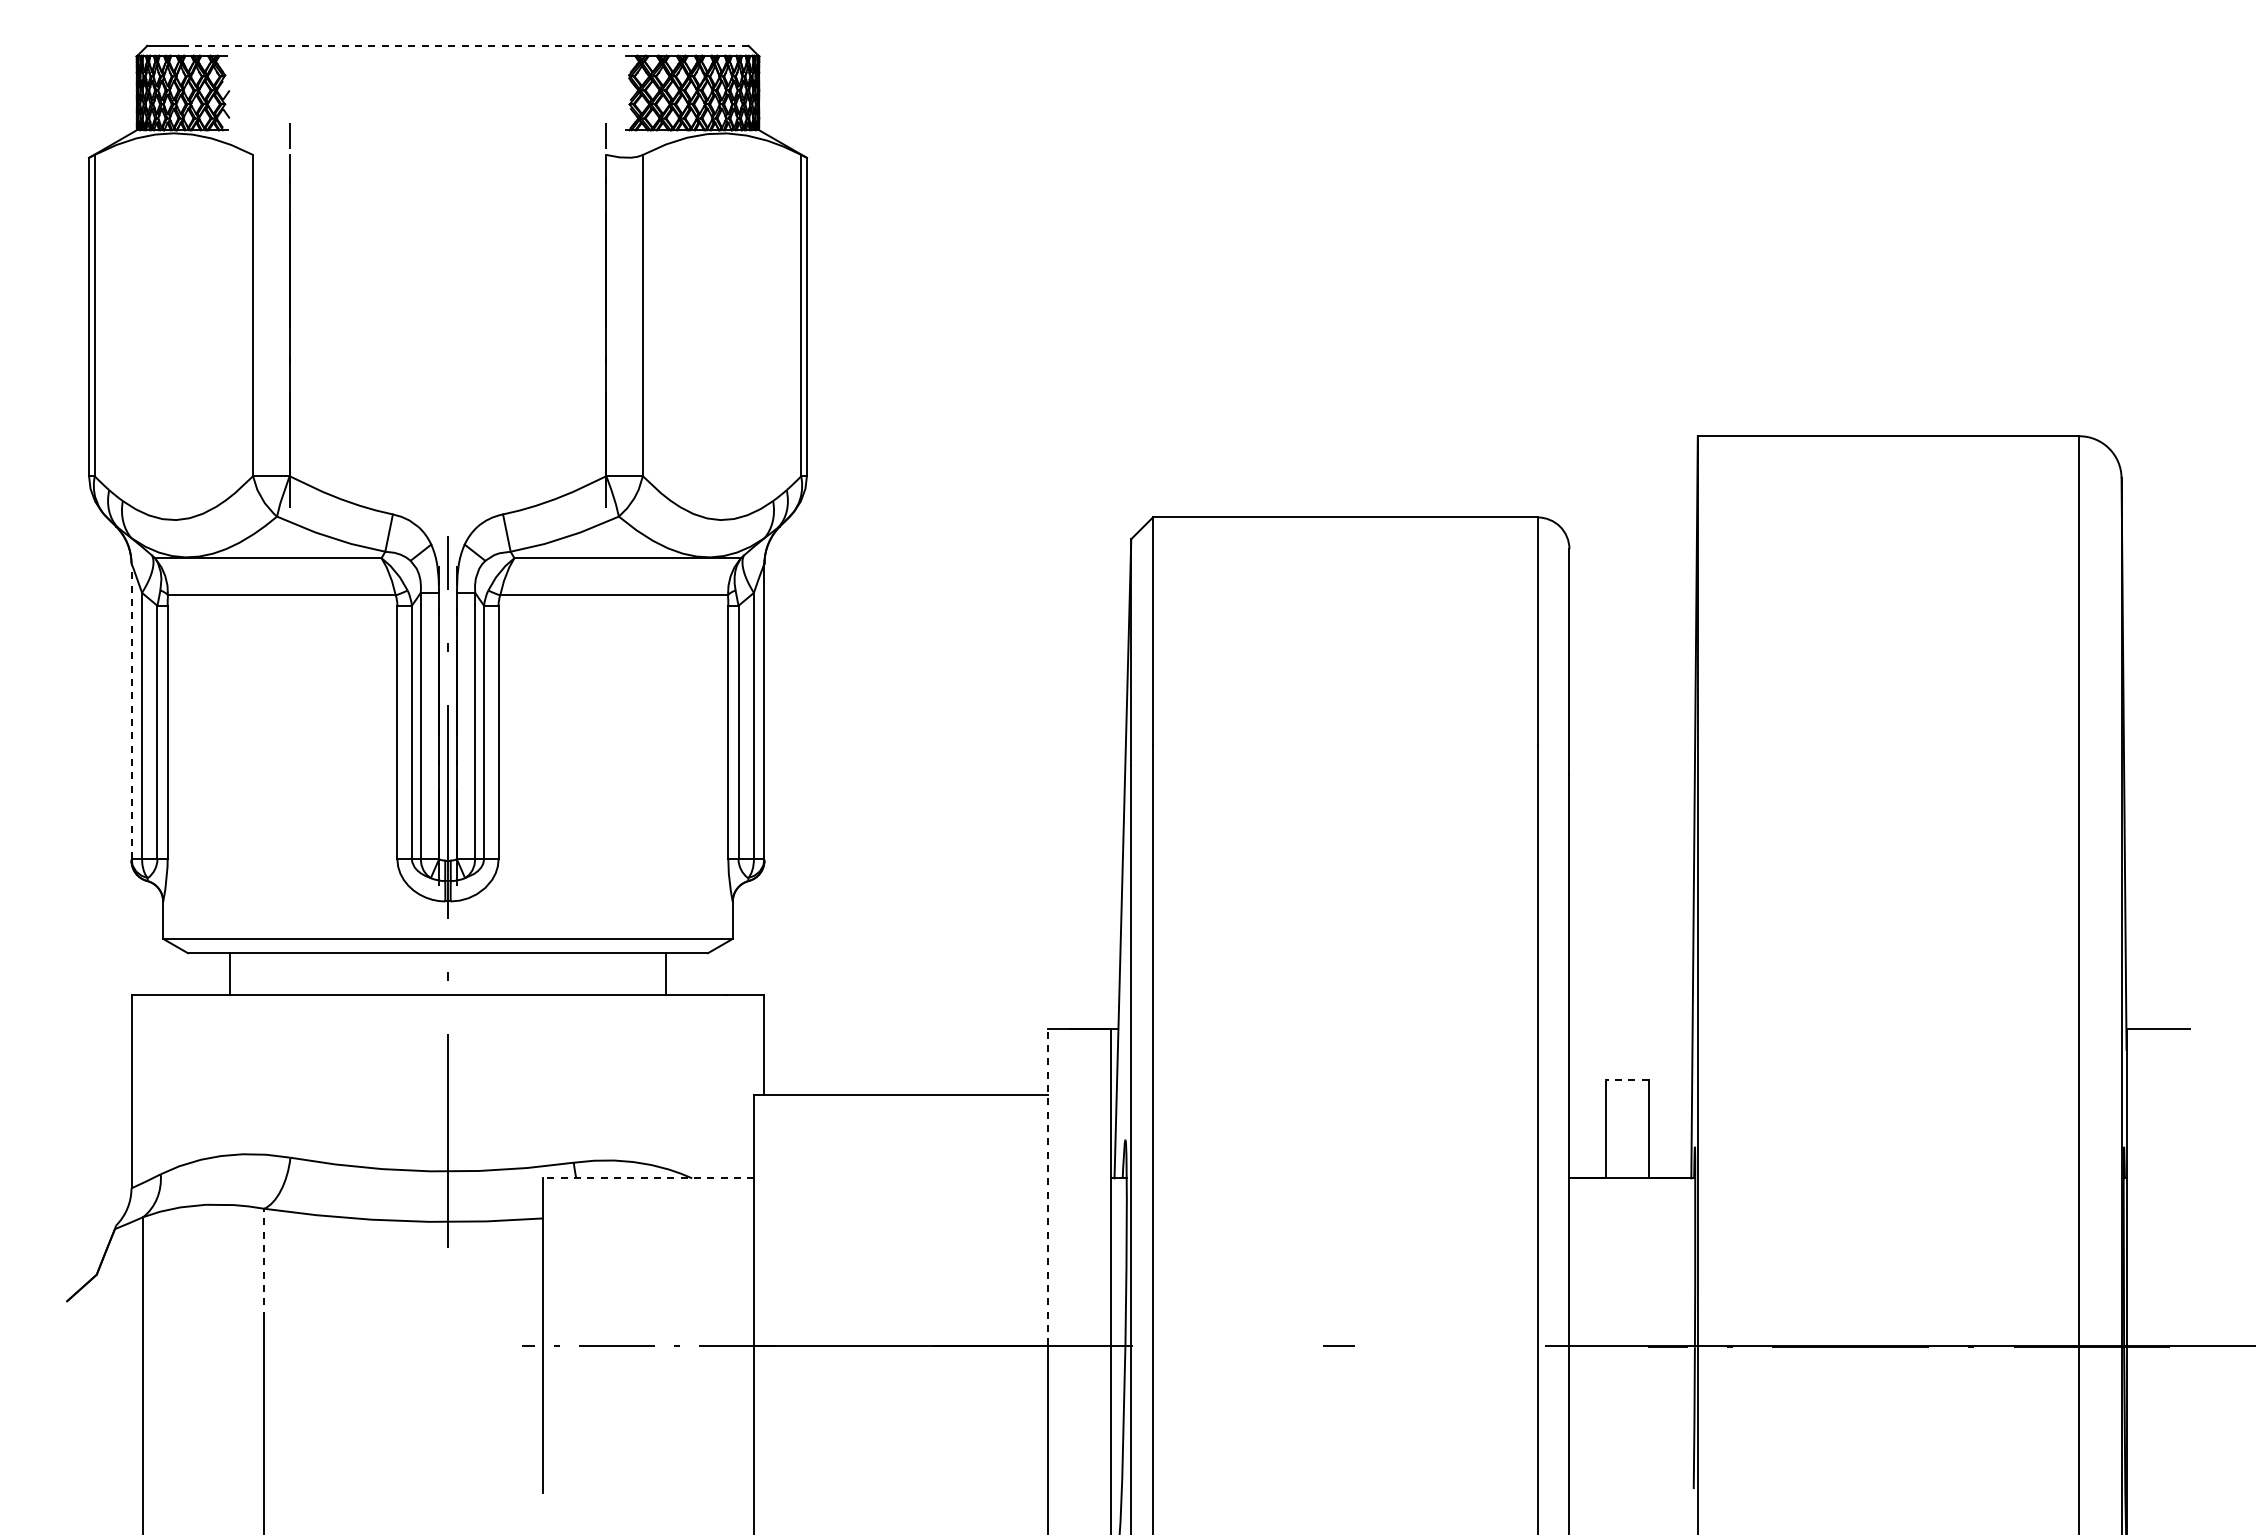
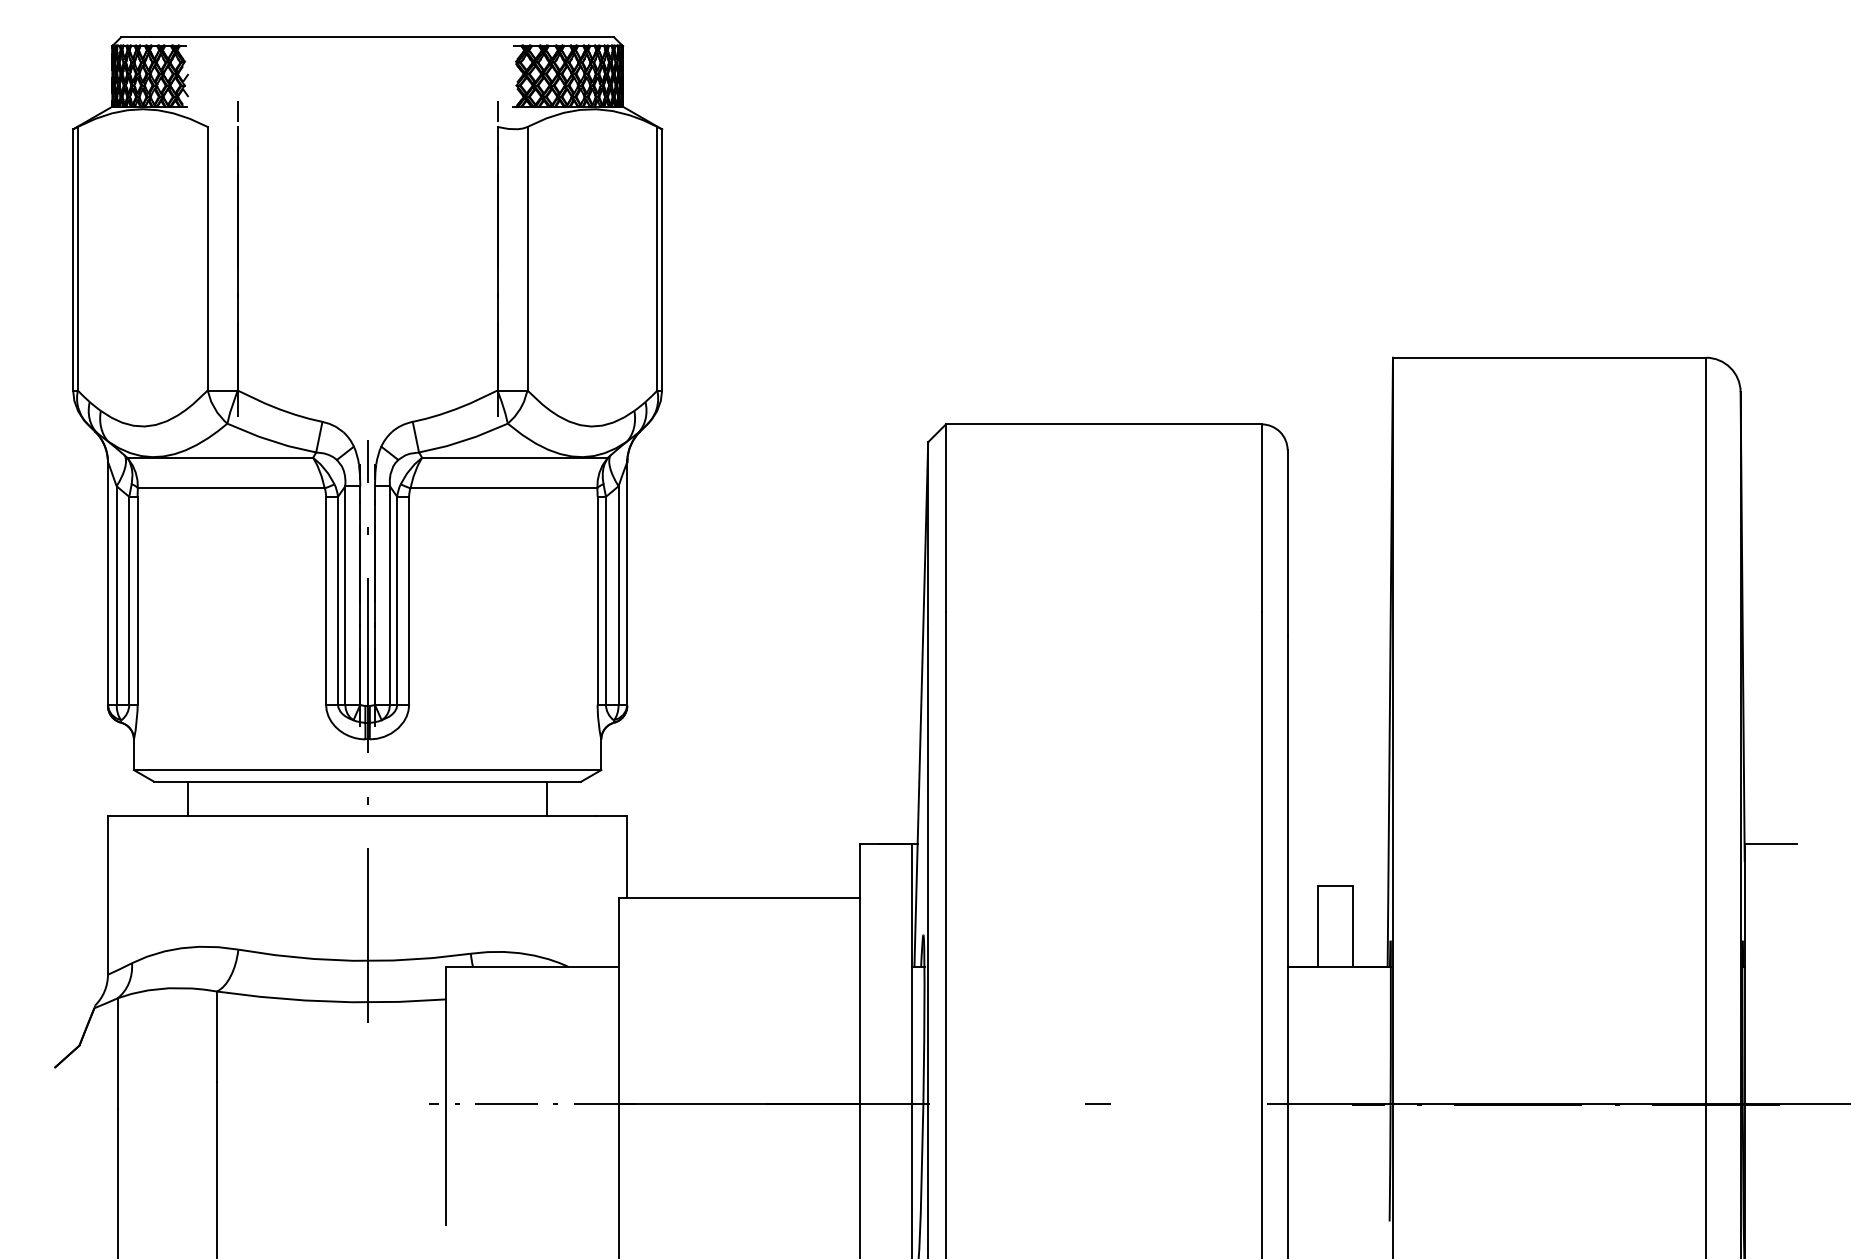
line: (465, 45) -> (381, 37), dashed -> solid
line: (131, 711) -> (107, 583), dashed -> solid
line: (1626, 1079) -> (1334, 885), dashed -> solid
line: (648, 1178) -> (532, 966), dashed -> solid
line: (1047, 1186) -> (859, 973), dashed -> solid
line: (264, 1263) -> (217, 1036), dashed -> solid

